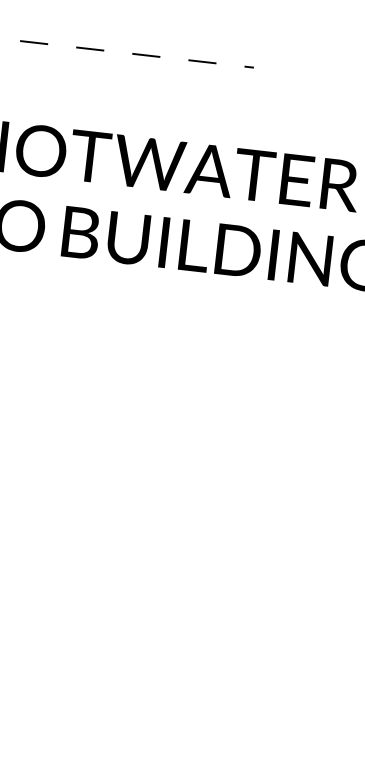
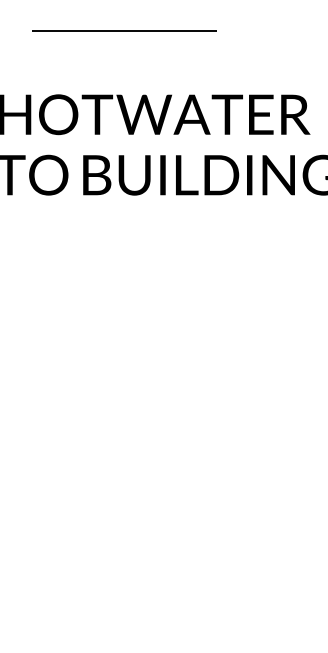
line: (136, 54) -> (124, 30), dashed -> solid

